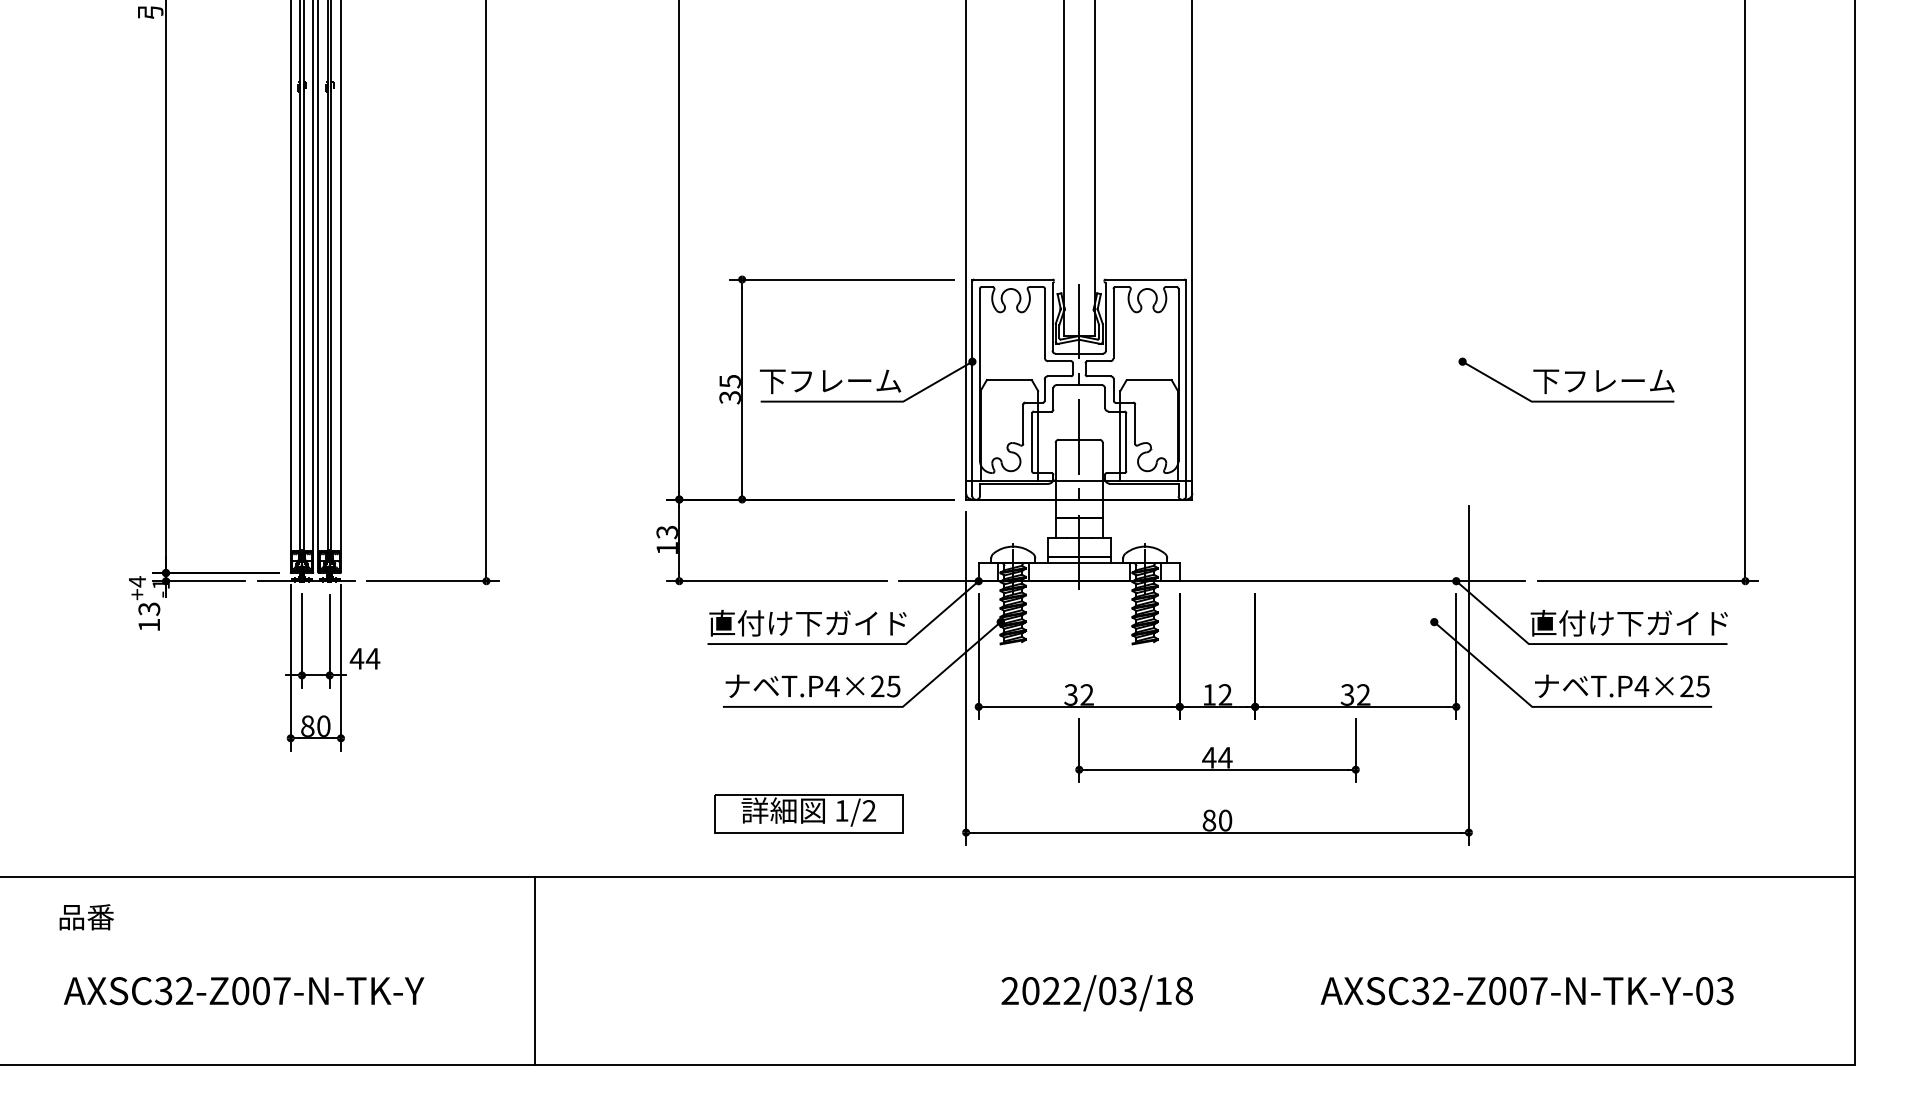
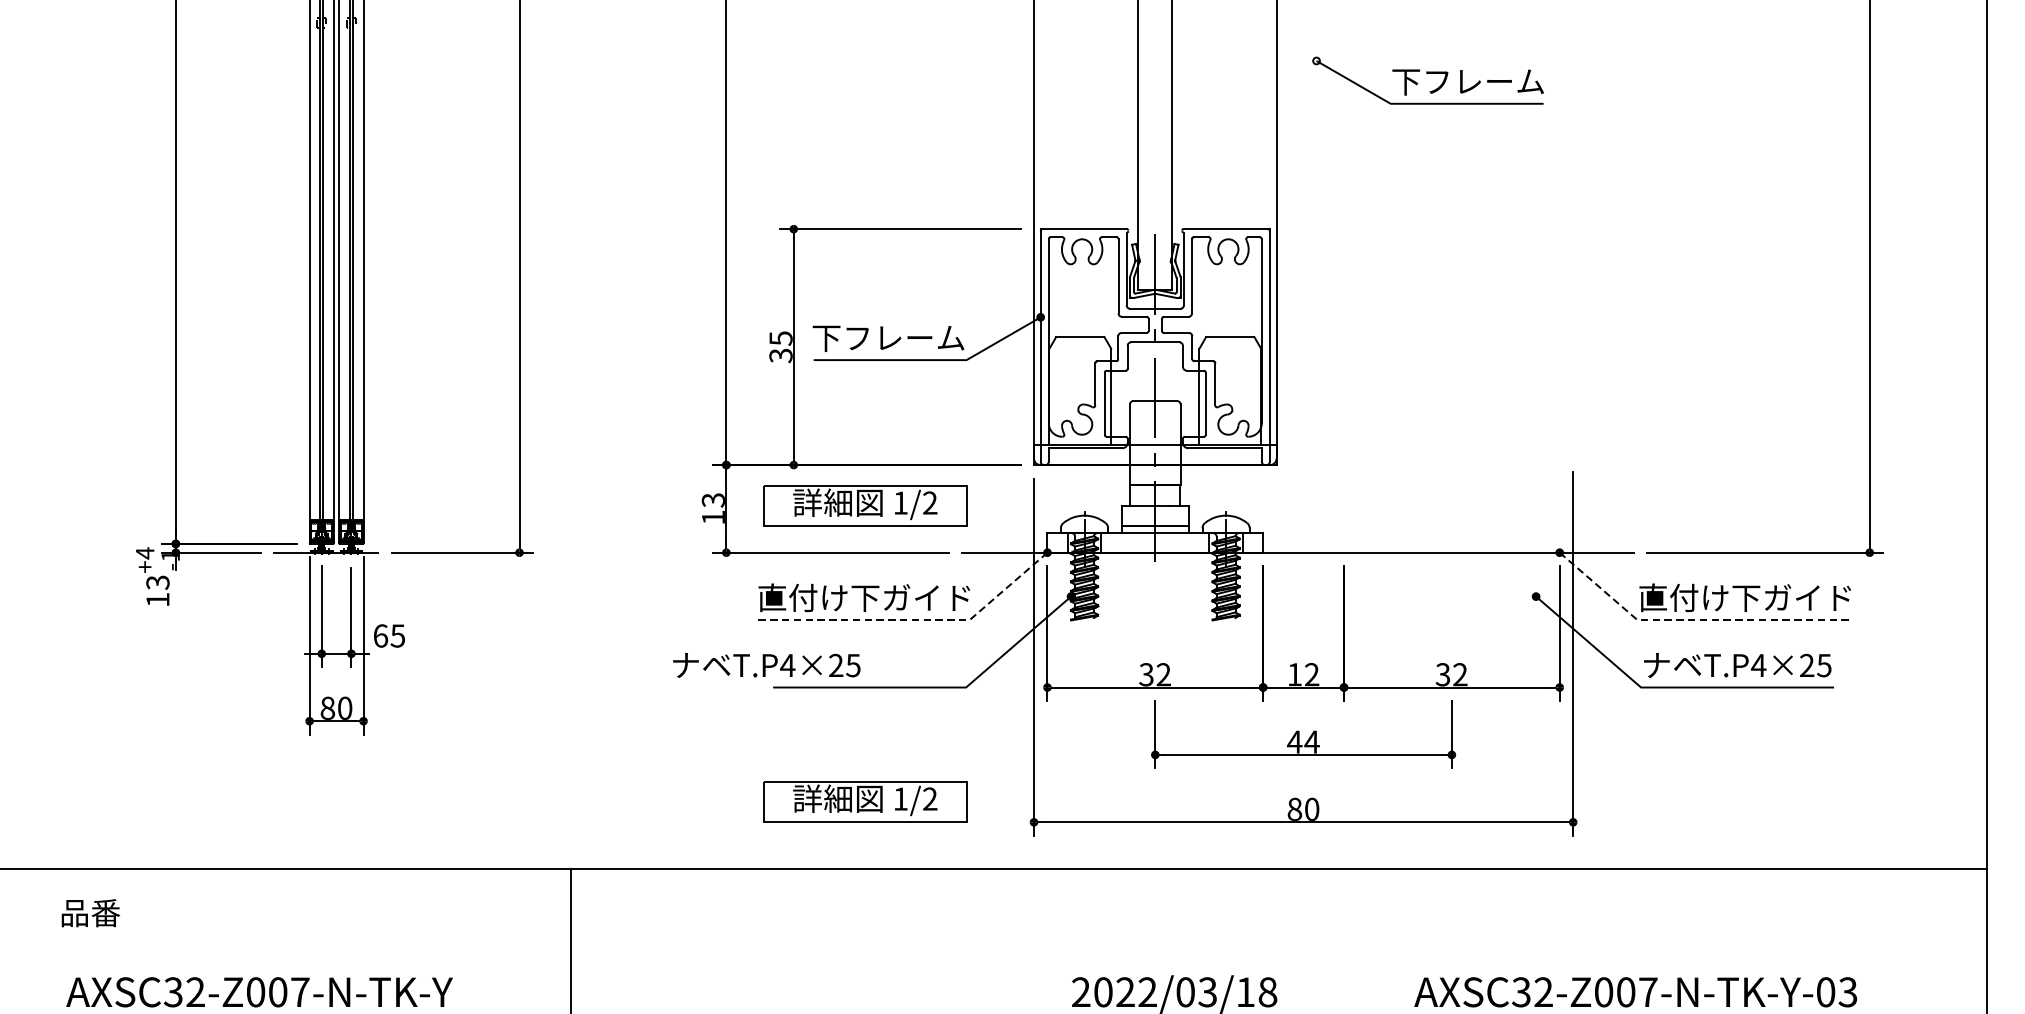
part: (1566, 379) -> (1427, 80), moved
part: (808, 537) -> (864, 505), added
line: (855, 644) -> (915, 620), solid -> dashed
line: (1579, 644) -> (1691, 620), solid -> dashed
text: (364, 658) -> (388, 635), 44 -> 65
text: (812, 685) -> (766, 664), moved

